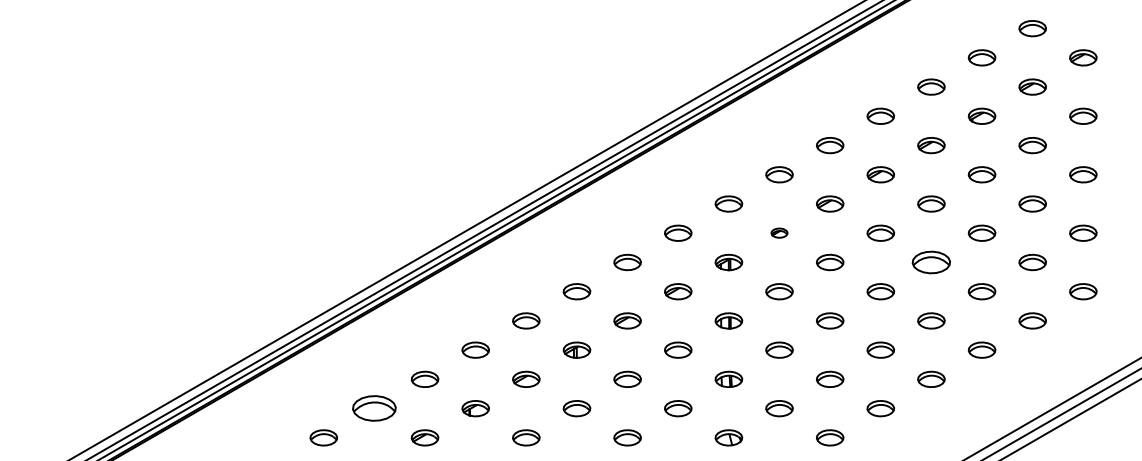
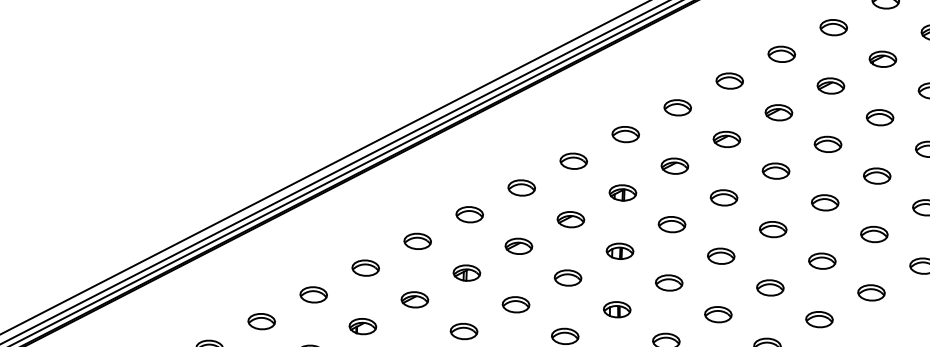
part: (779, 232) -> (674, 165), size x1.67
part: (931, 262) -> (825, 202), size x0.71
part: (374, 408) -> (261, 321), size x0.62

